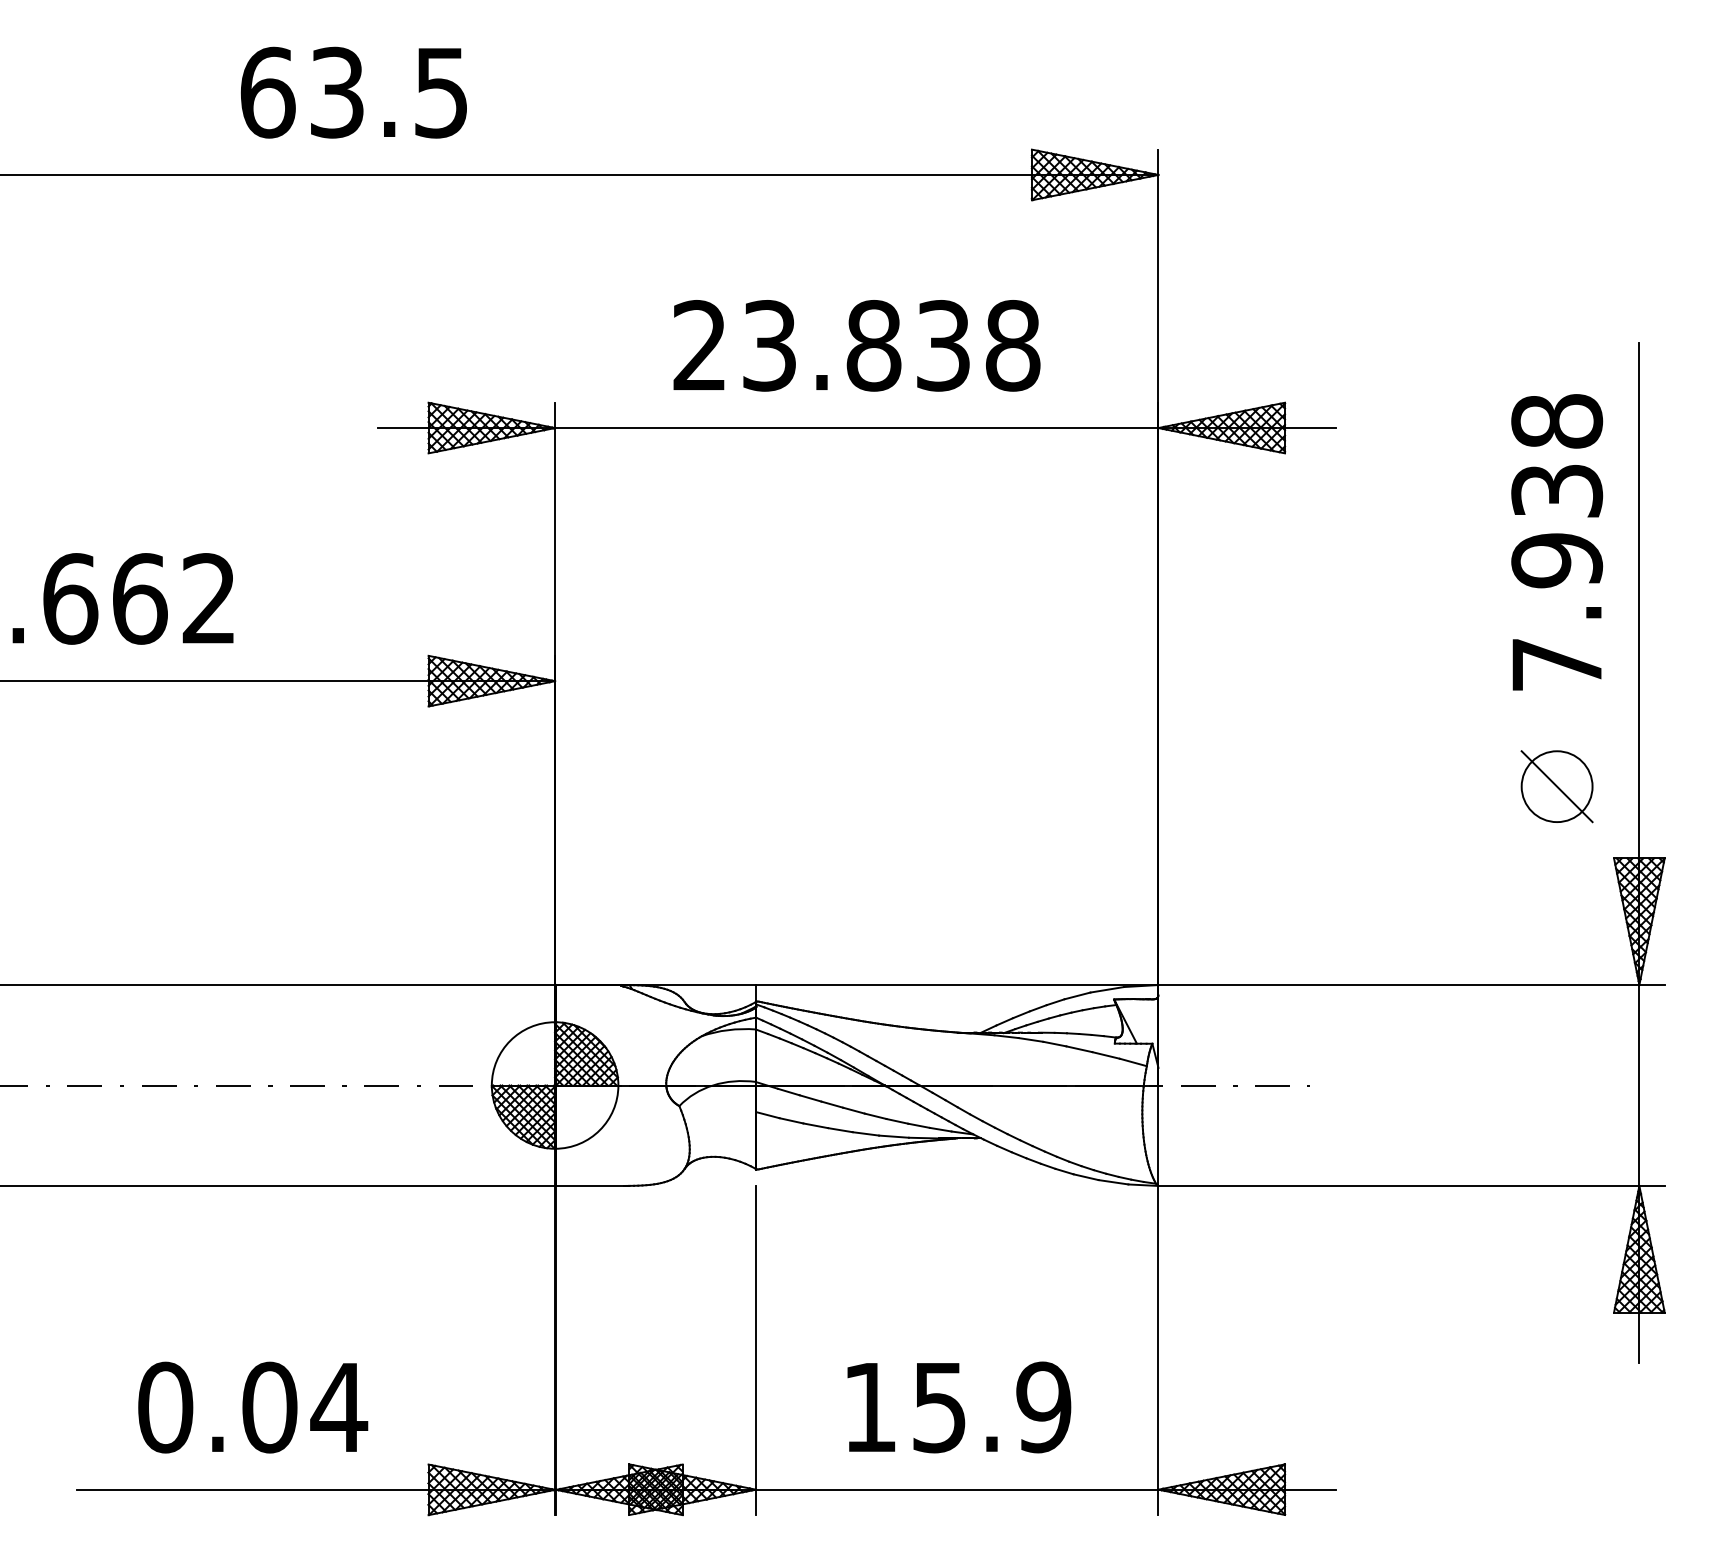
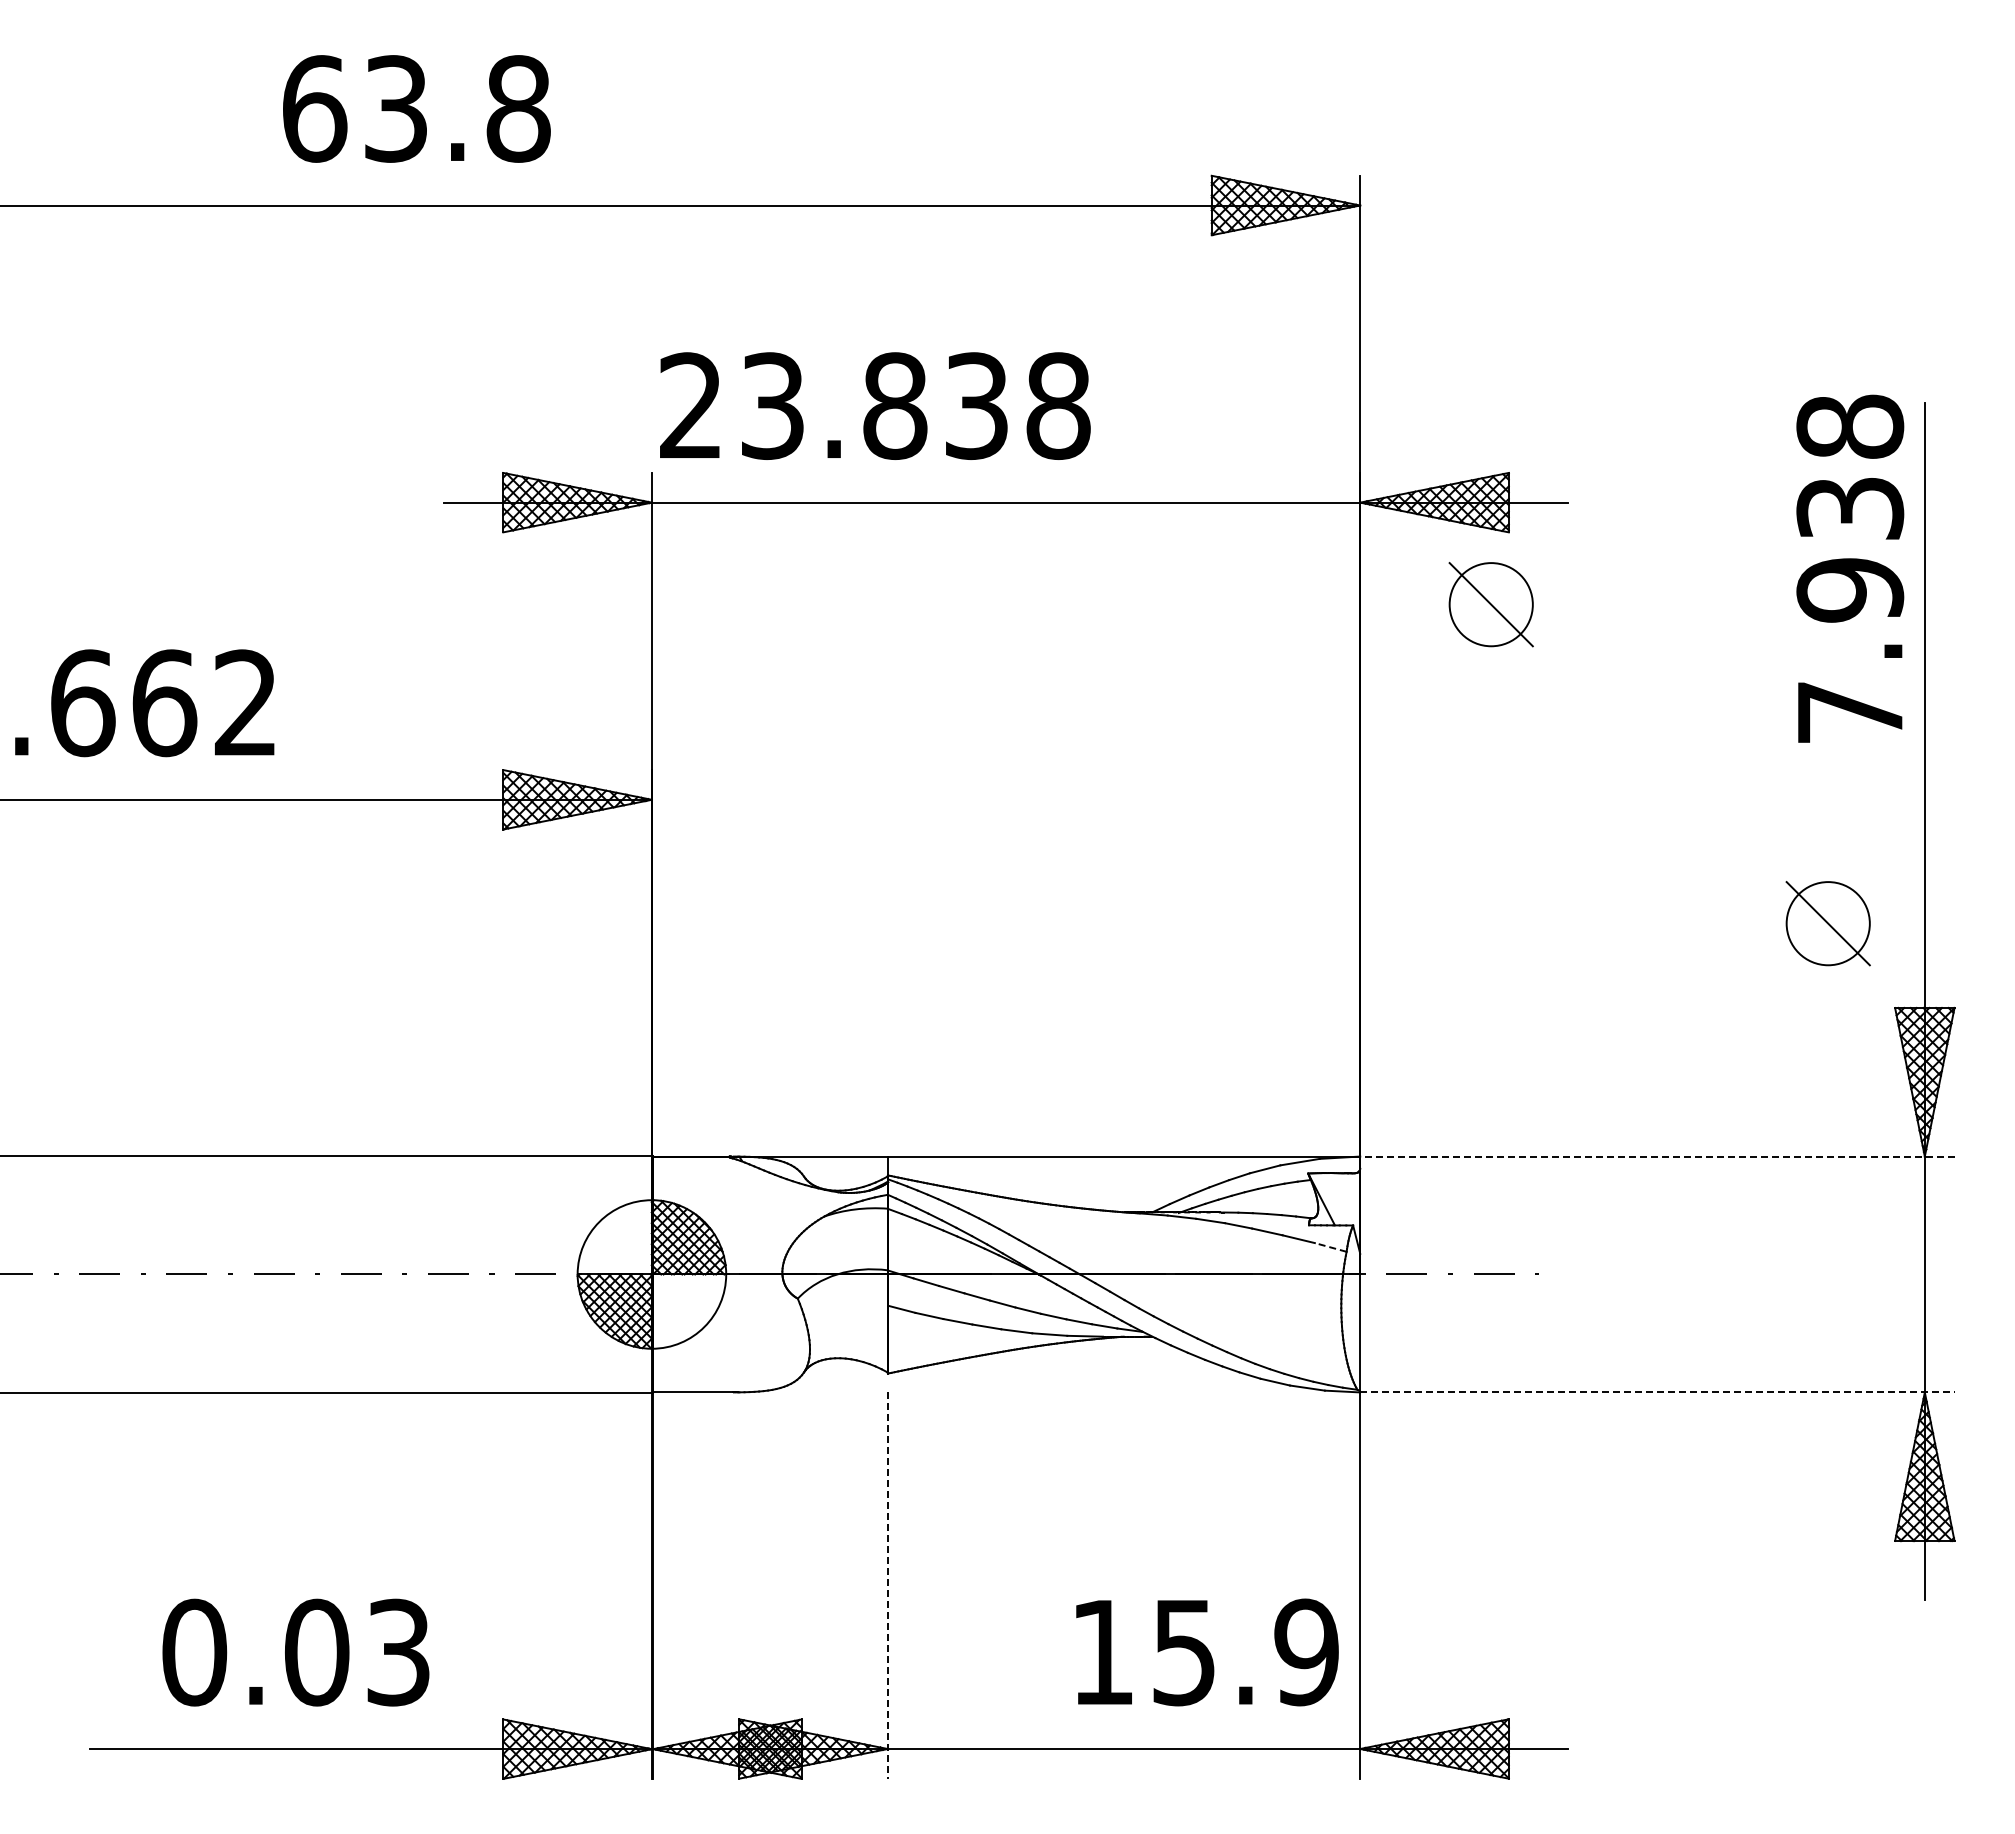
text: (441, 92) -> (518, 108), 63.5 -> 63.8
text: (857, 345) -> (875, 405), moved
part: (1269, 514) -> (1490, 604), added
text: (1557, 542) -> (1850, 568), moved
line: (1410, 985) -> (1656, 1156), solid -> dashed
line: (1133, 1062) -> (1330, 1247), solid -> dashed
line: (1411, 1186) -> (1657, 1392), solid -> dashed
line: (755, 1351) -> (887, 1586), solid -> dashed
text: (339, 1407) -> (398, 1652), 0.04 -> 0.03
text: (959, 1407) -> (1207, 1652), moved

